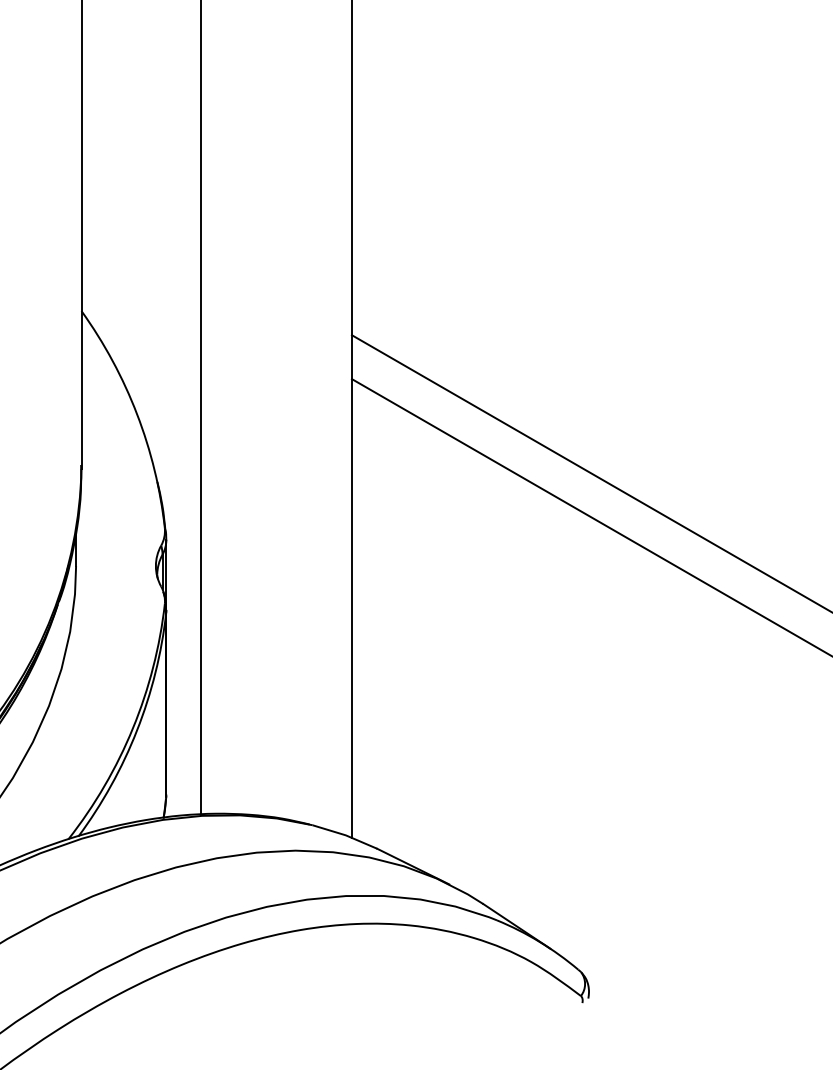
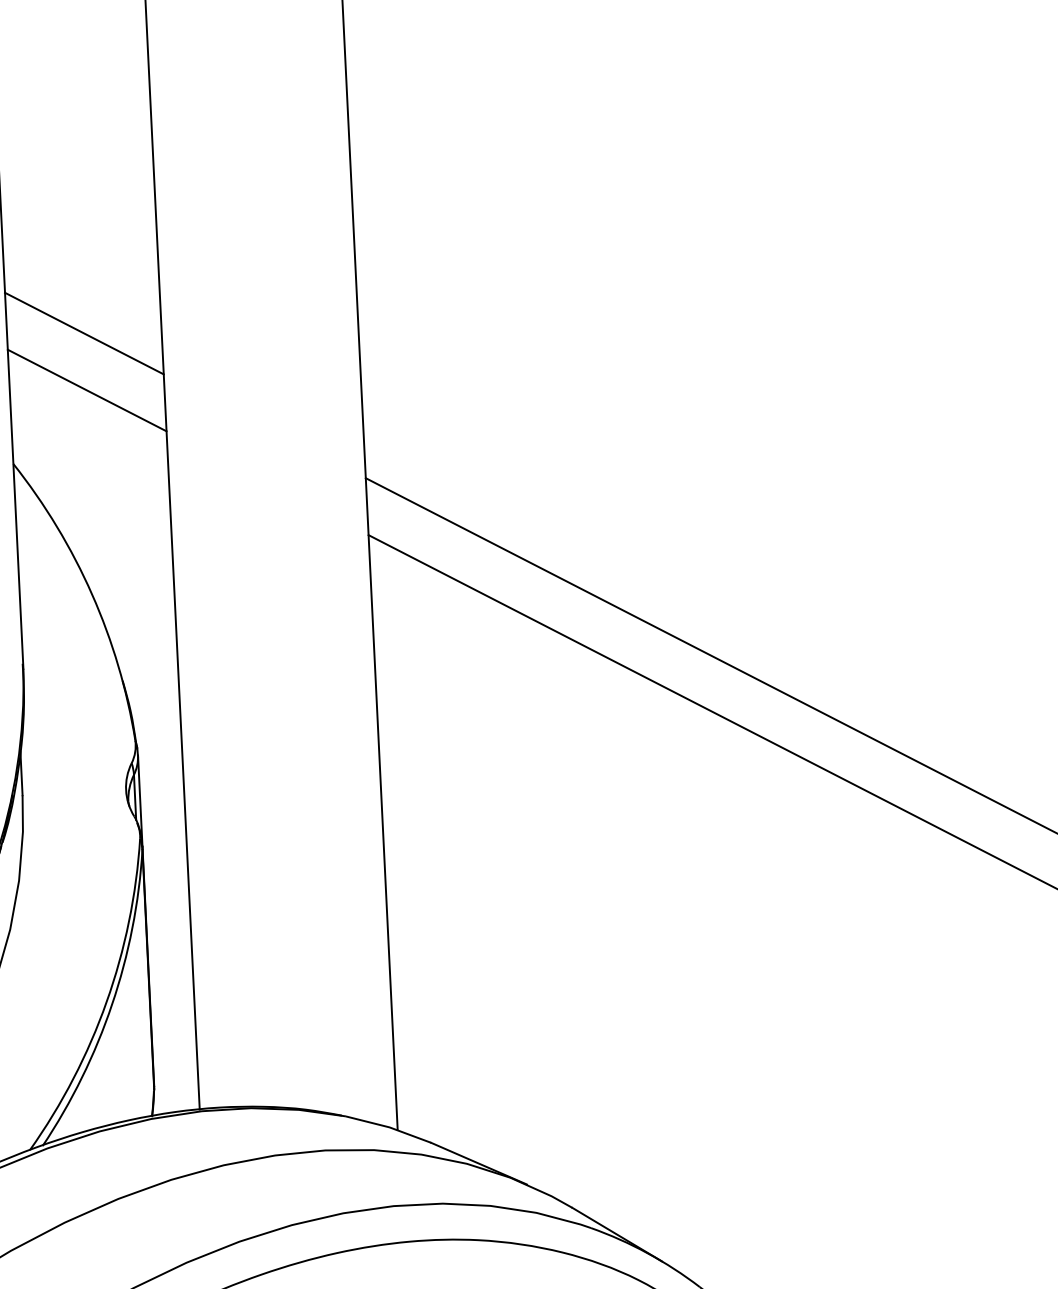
line: (140, 213) -> (83, 333), added
line: (140, 257) -> (86, 390), added

